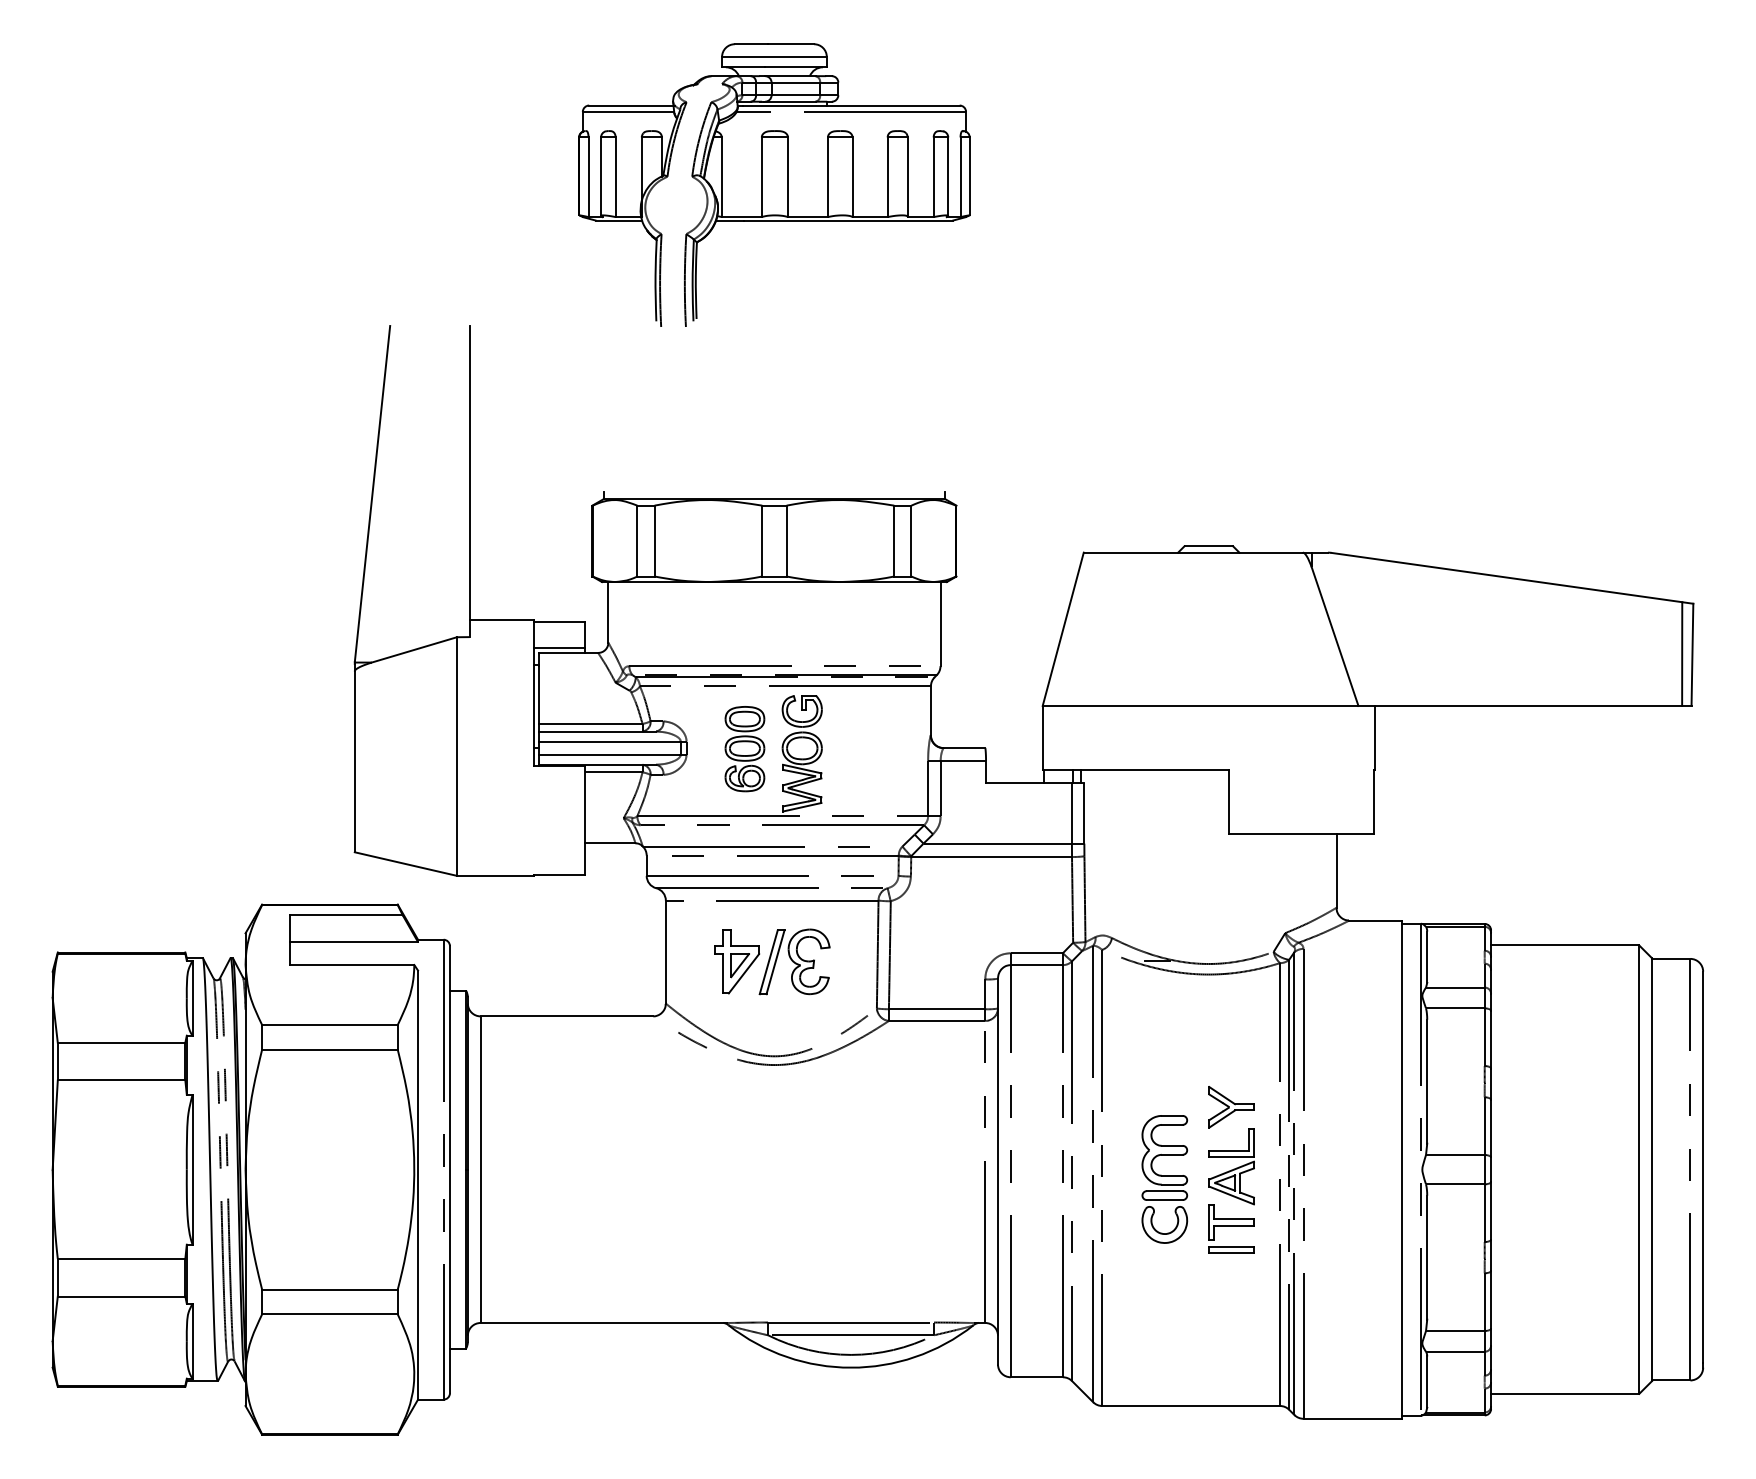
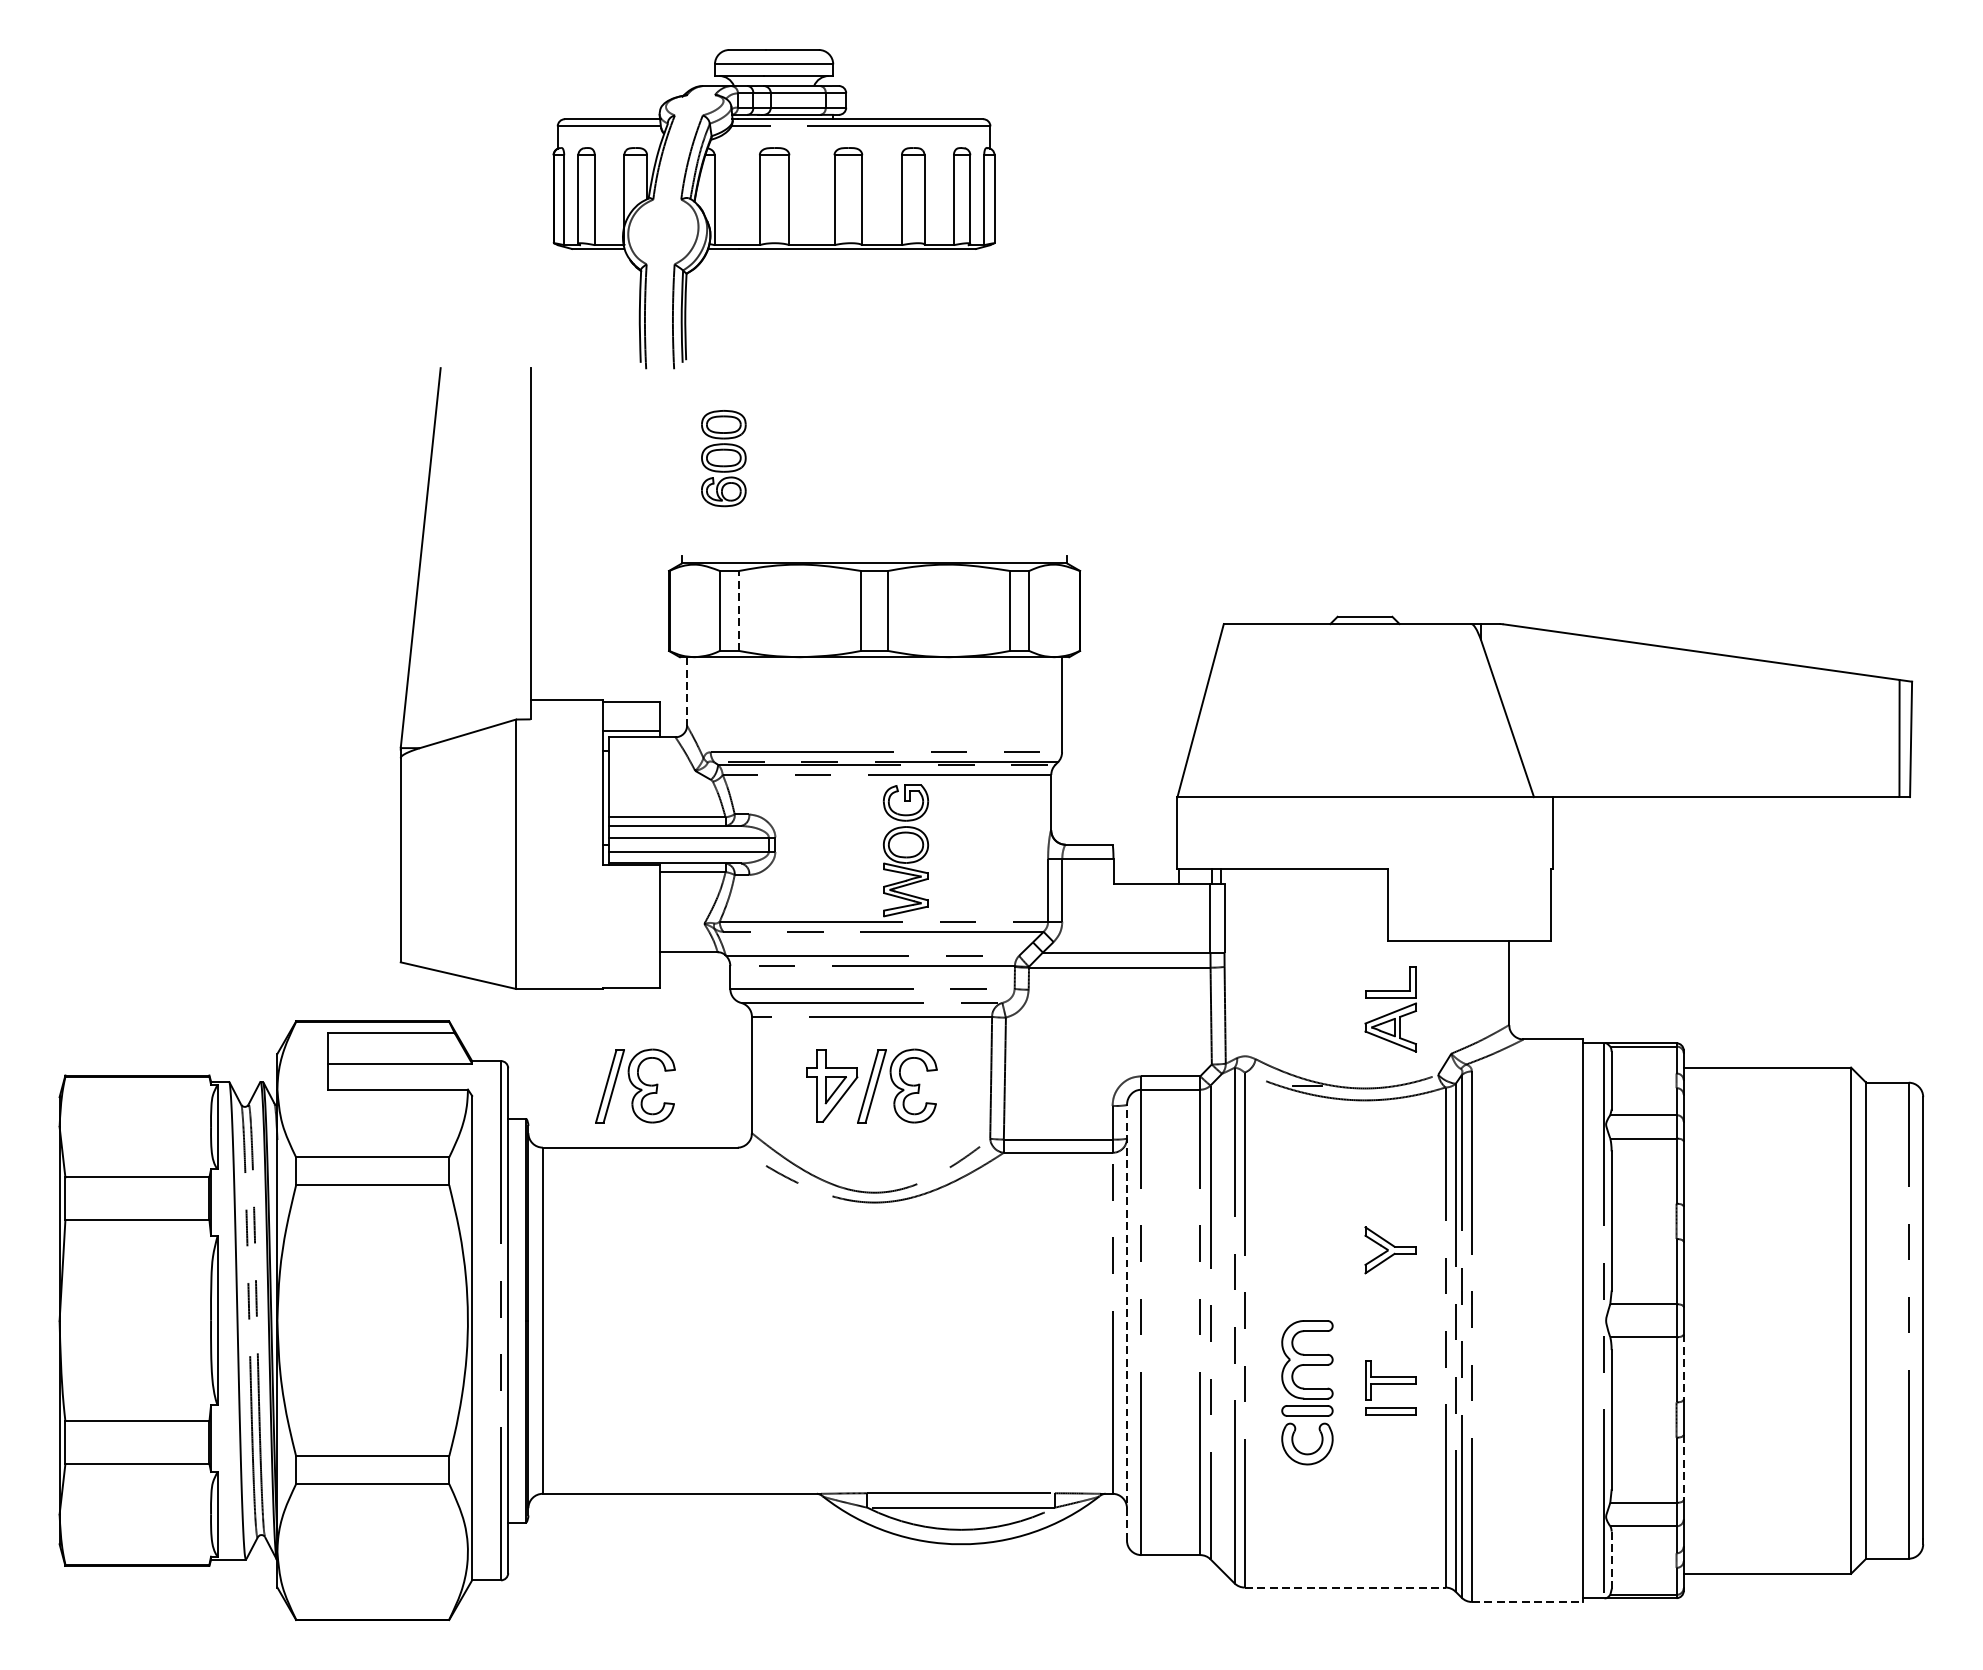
part: (774, 184) -> (774, 208), moved
line: (654, 540) -> (739, 610), solid -> dashed
line: (608, 612) -> (687, 691), solid -> dashed
part: (744, 749) -> (723, 459), moved
part: (562, 961) -> (635, 1085), added
part: (1231, 1166) -> (1390, 1008), moved
line: (998, 1171) -> (1127, 1322), solid -> dashed
part: (1164, 1179) -> (1307, 1392), moved
line: (1491, 1210) -> (1684, 1366), solid -> dashed
line: (1491, 1299) -> (1684, 1467), solid -> dashed
line: (1427, 1382) -> (1611, 1561), solid -> dashed
line: (1191, 1406) -> (1345, 1588), solid -> dashed
line: (1353, 1418) -> (1528, 1601), solid -> dashed

